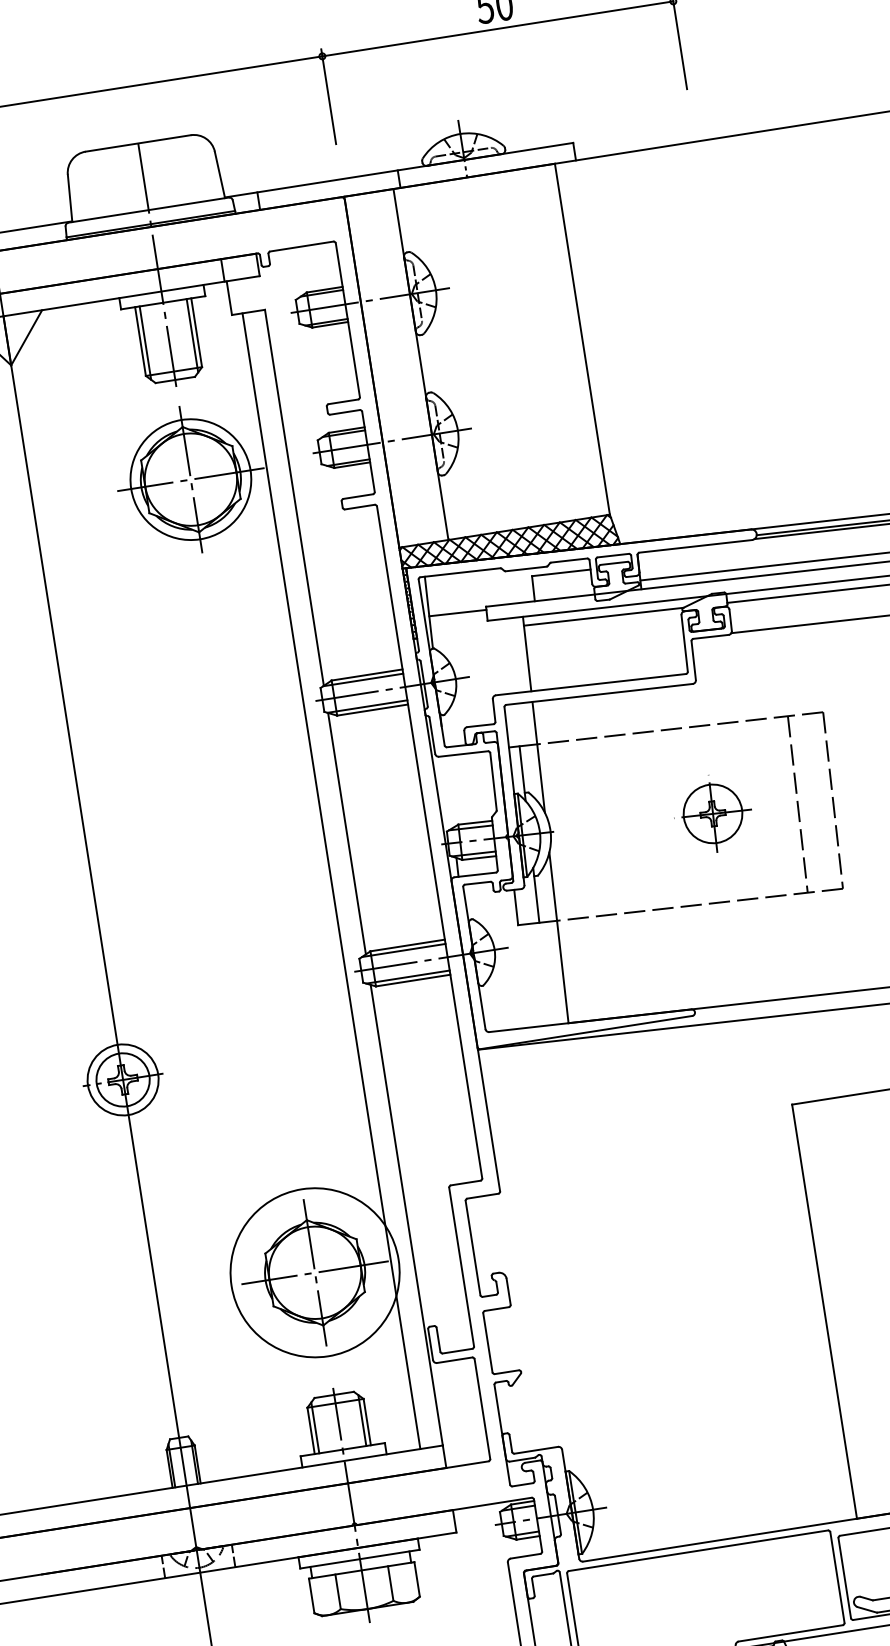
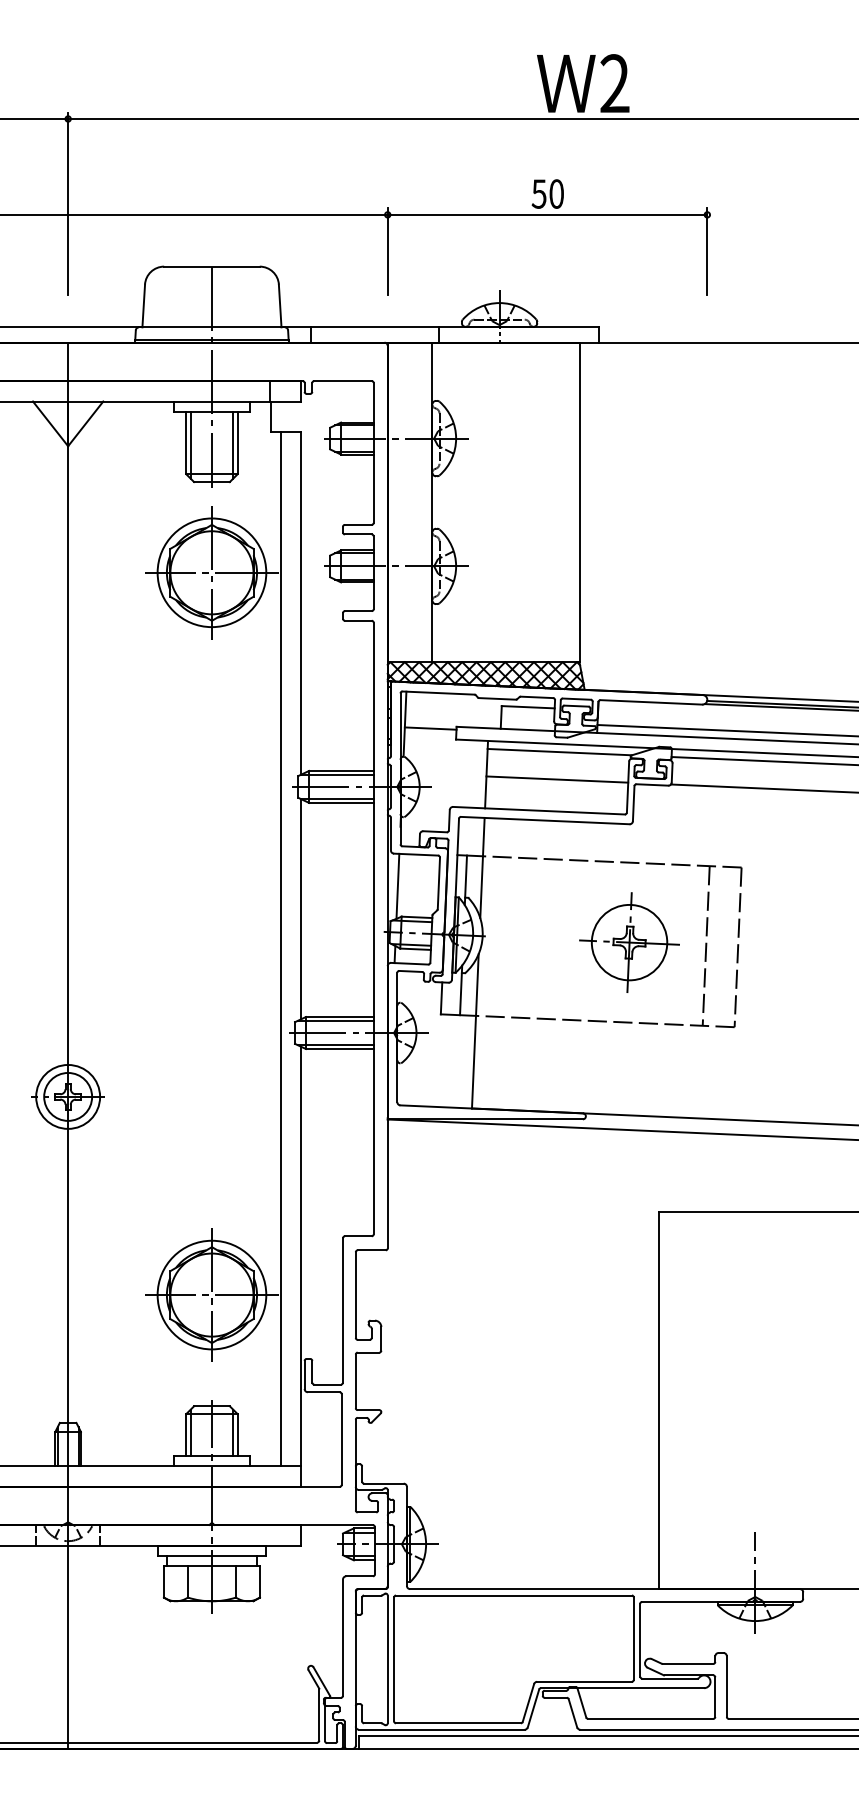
line: (605, 647) -> (557, 779), added
line: (448, 791) -> (397, 885), added
part: (712, 813) -> (629, 942), size x1.43
circle: (314, 1272) -> (211, 1294), size x0.71

